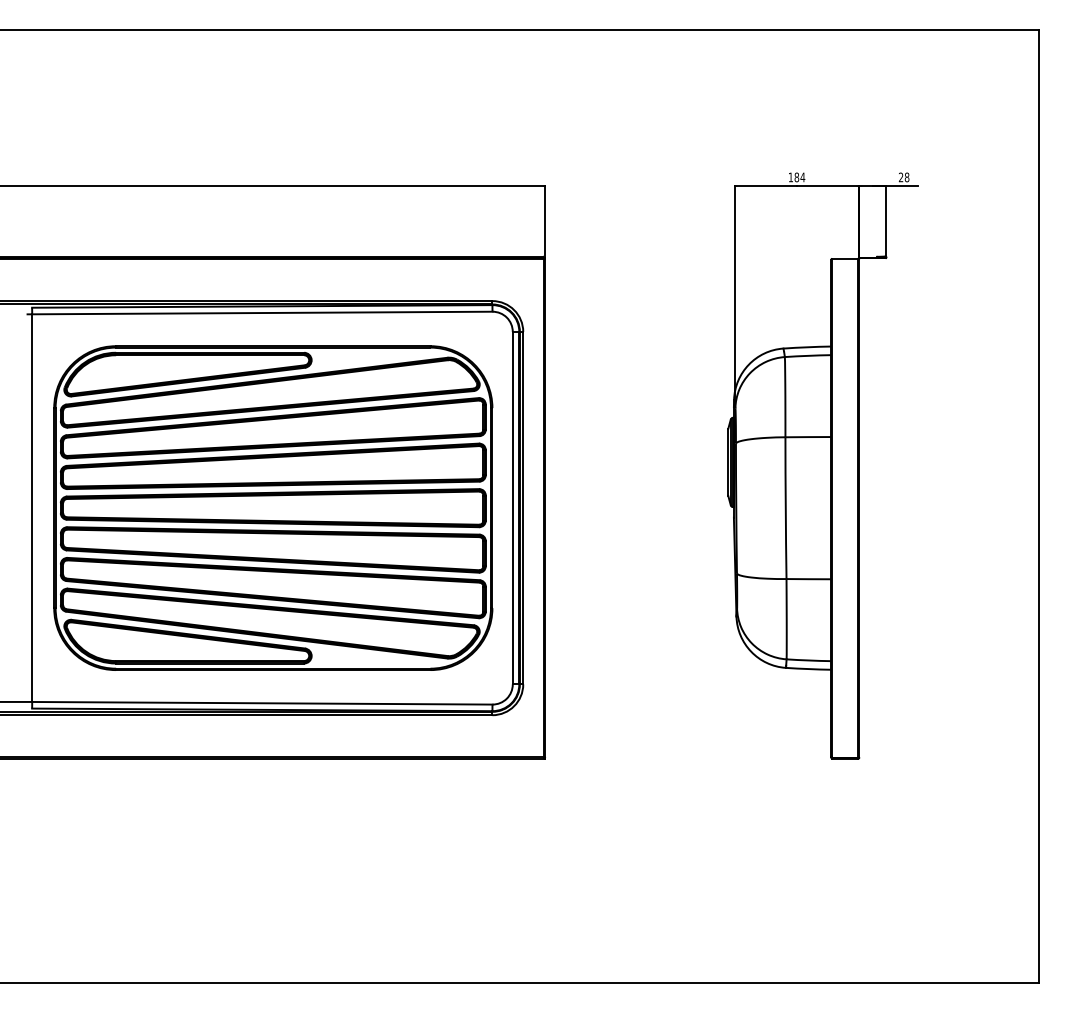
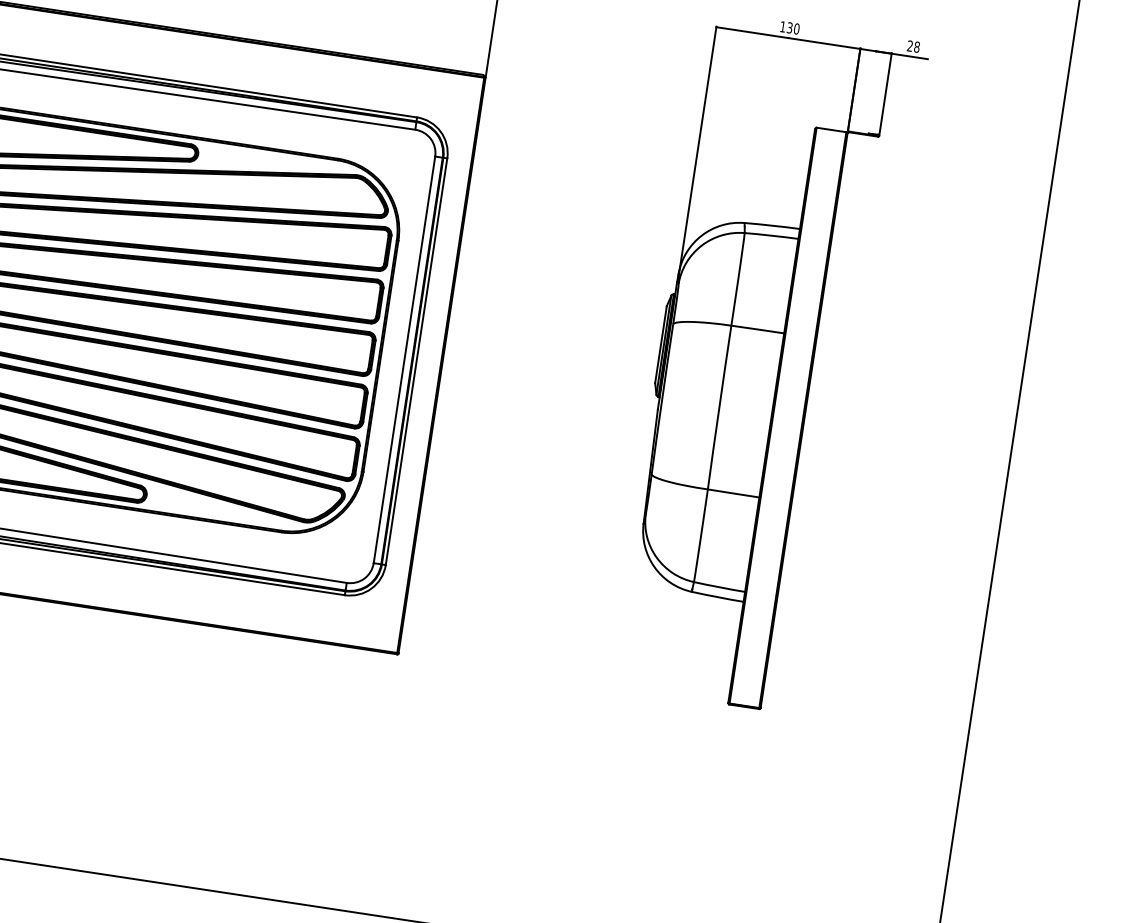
text: (799, 177) -> (792, 28), 184 -> 130

